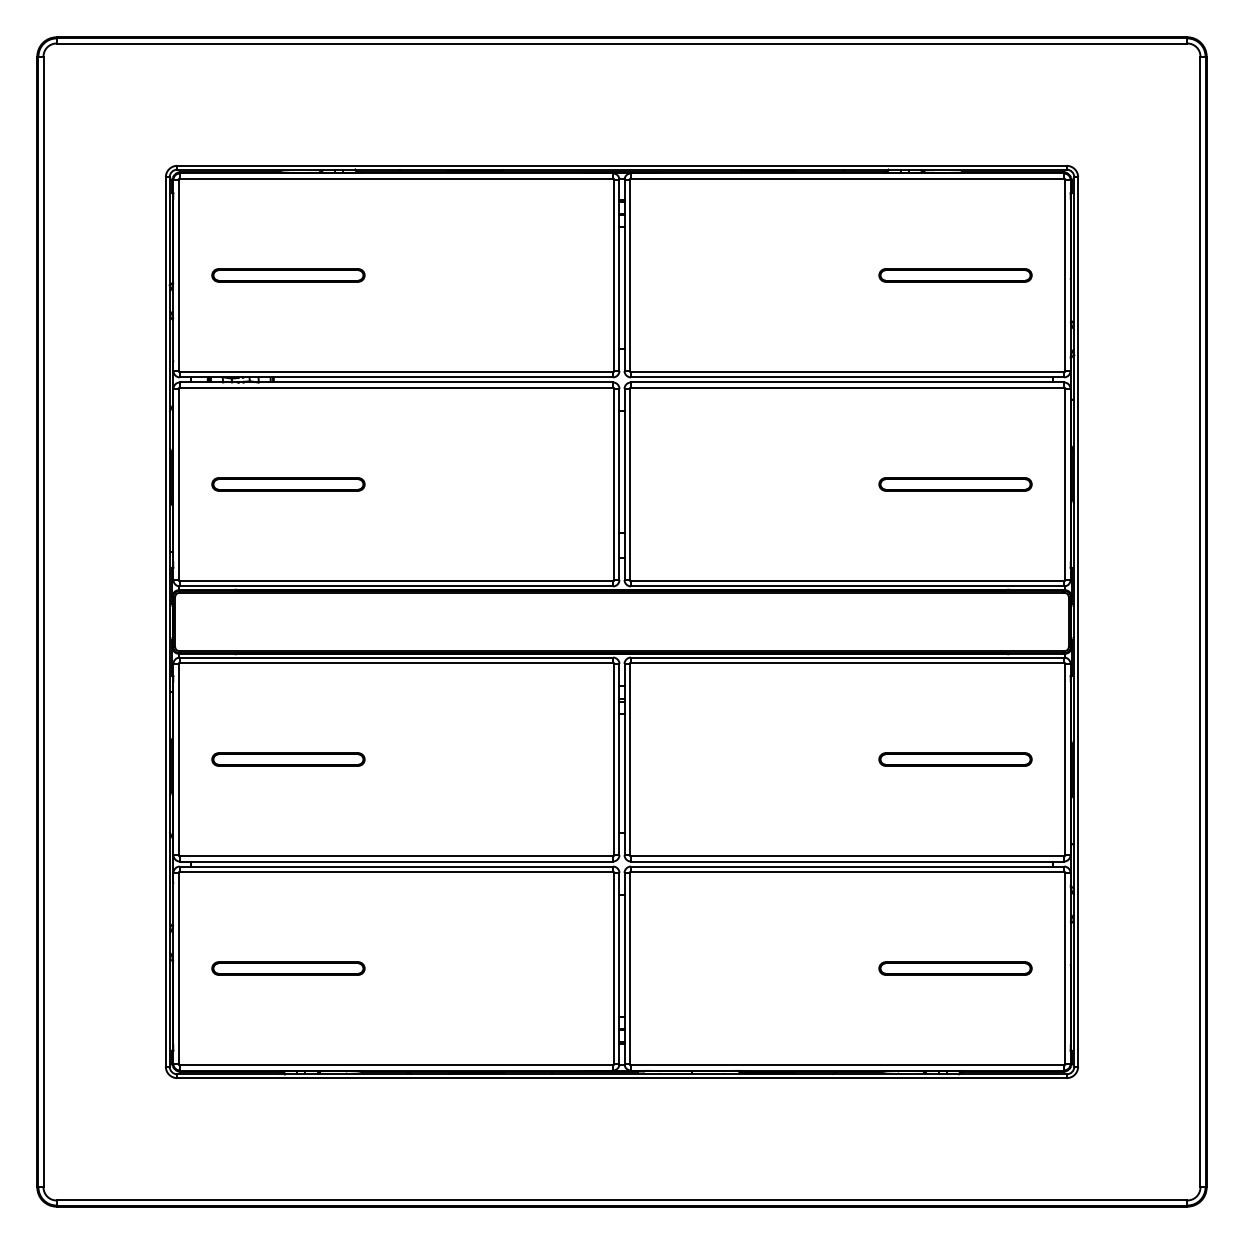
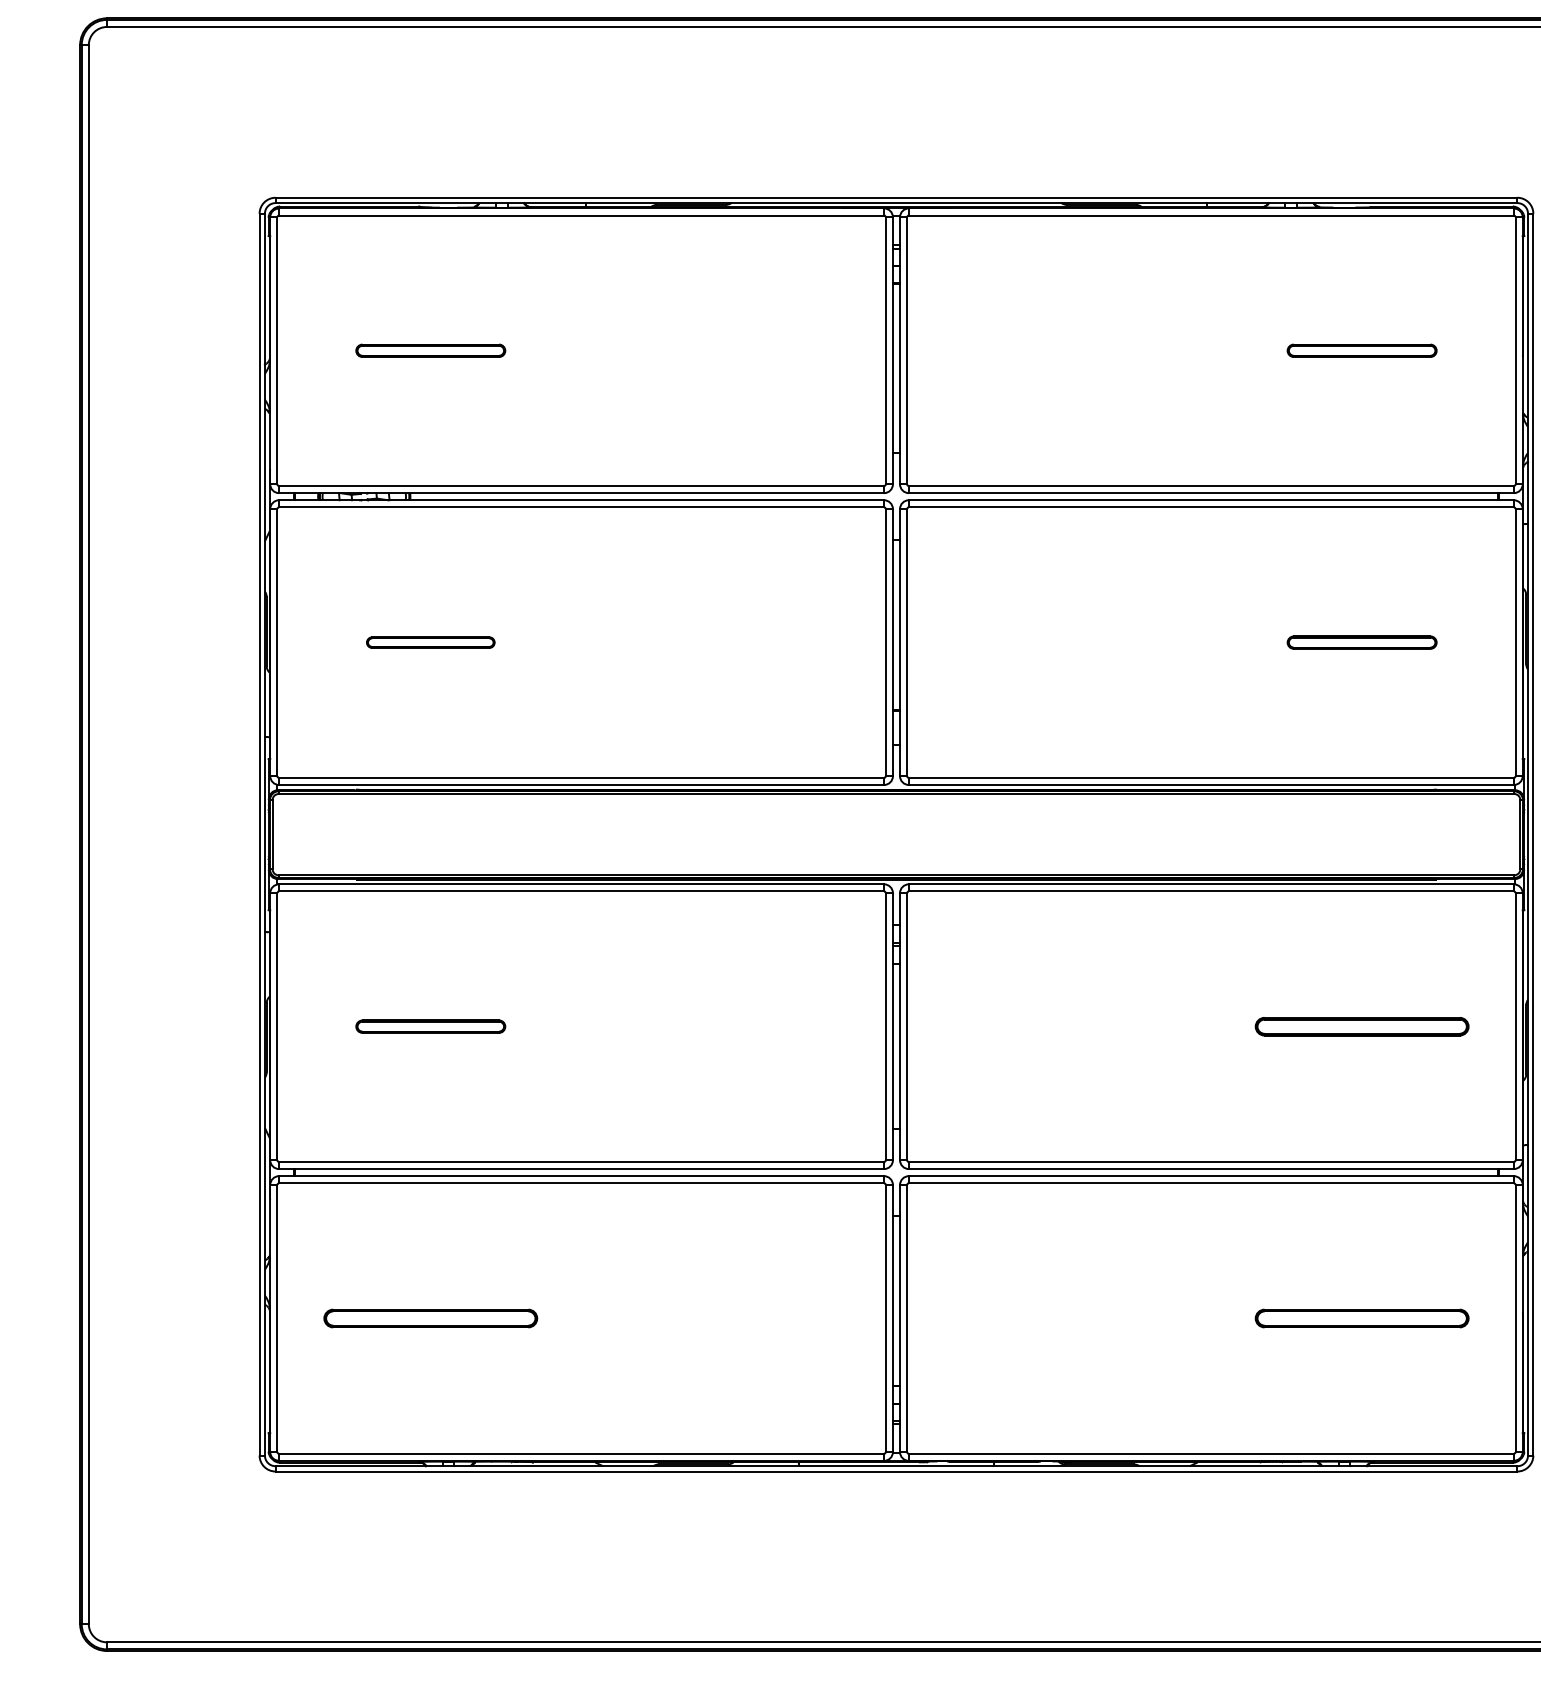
part: (288, 275) -> (430, 350), size x0.7
part: (955, 275) -> (1362, 350), size x0.7
part: (288, 484) -> (430, 642), size x0.6
part: (955, 484) -> (1362, 642), size x0.7
part: (288, 759) -> (430, 1026), size x0.7

